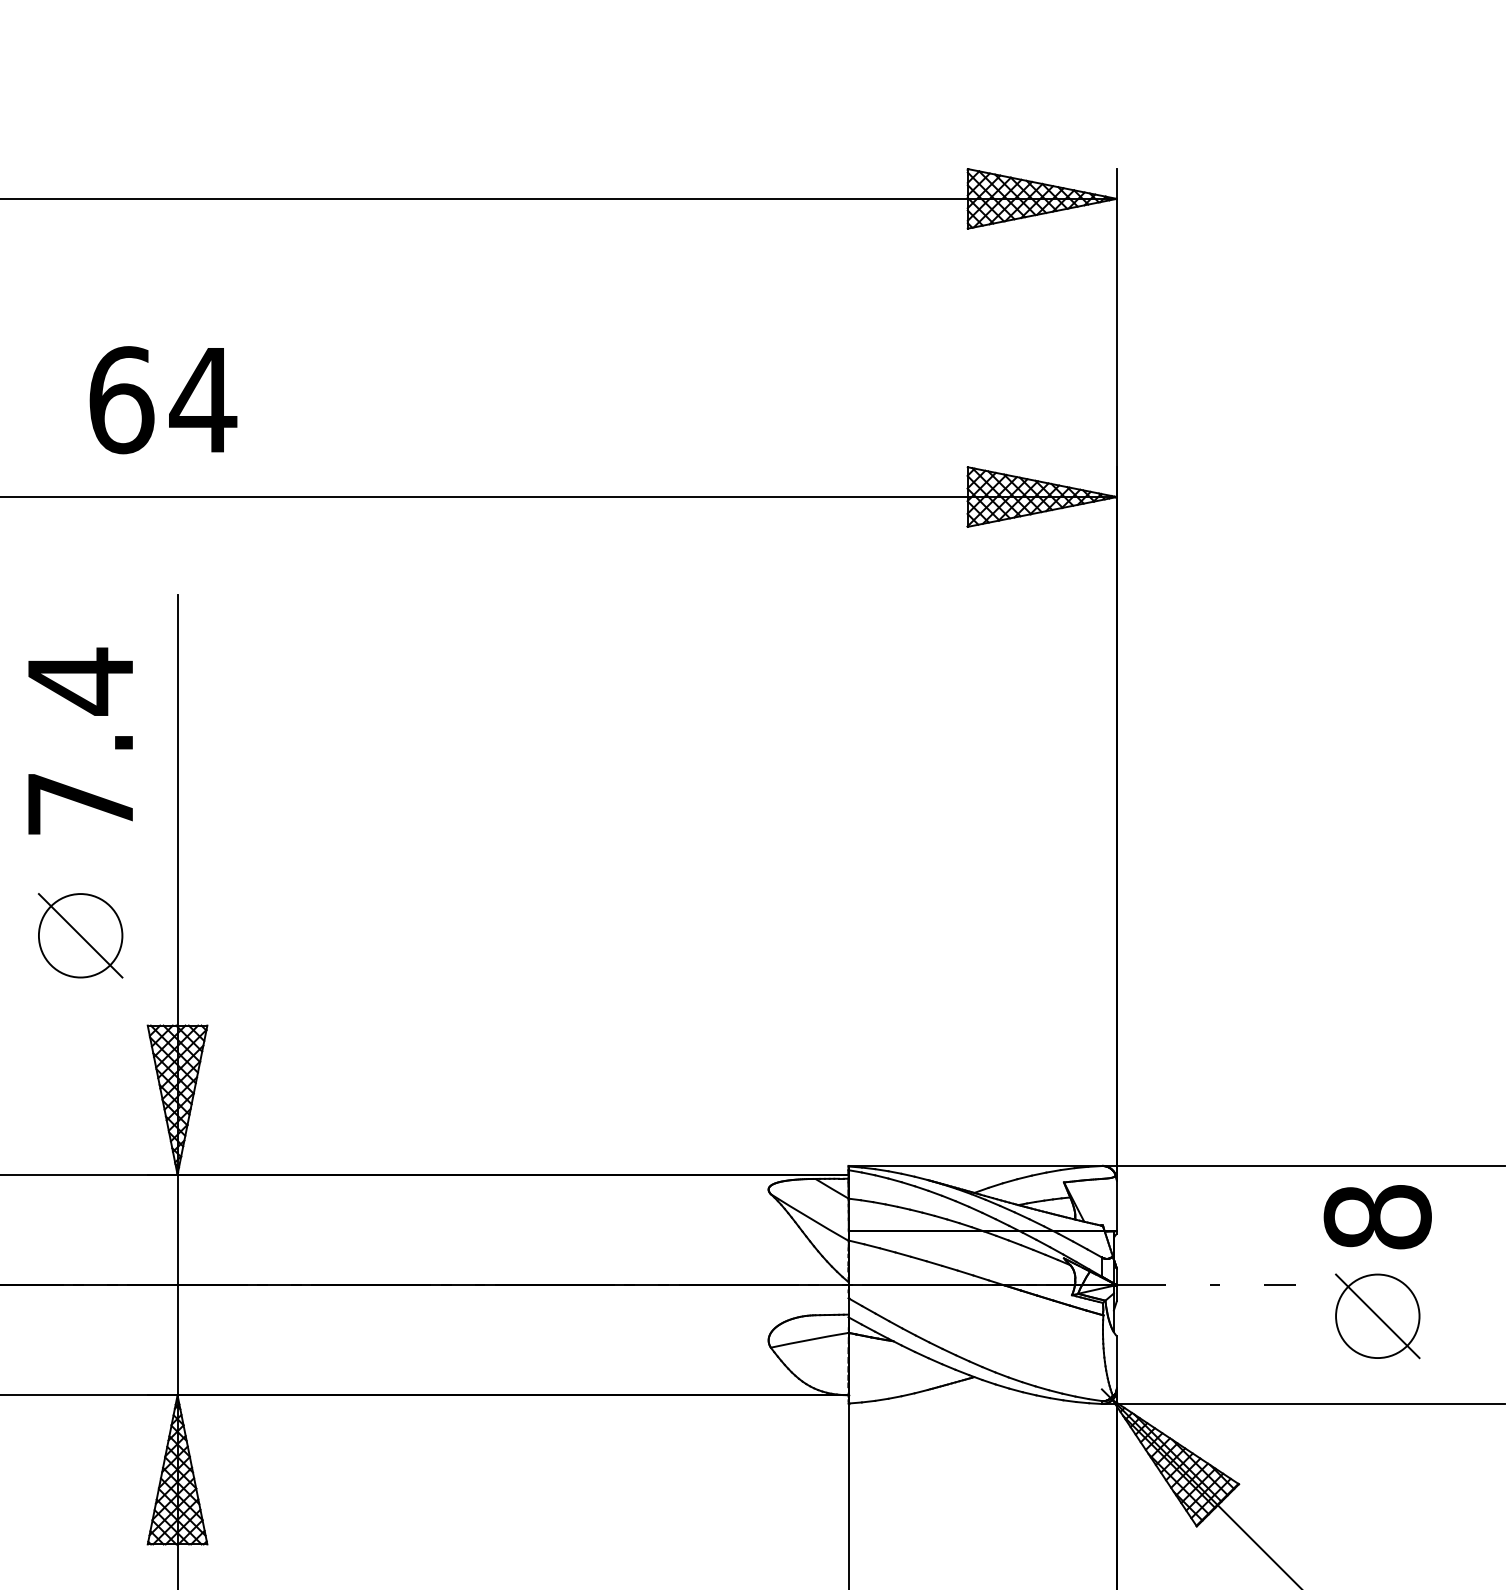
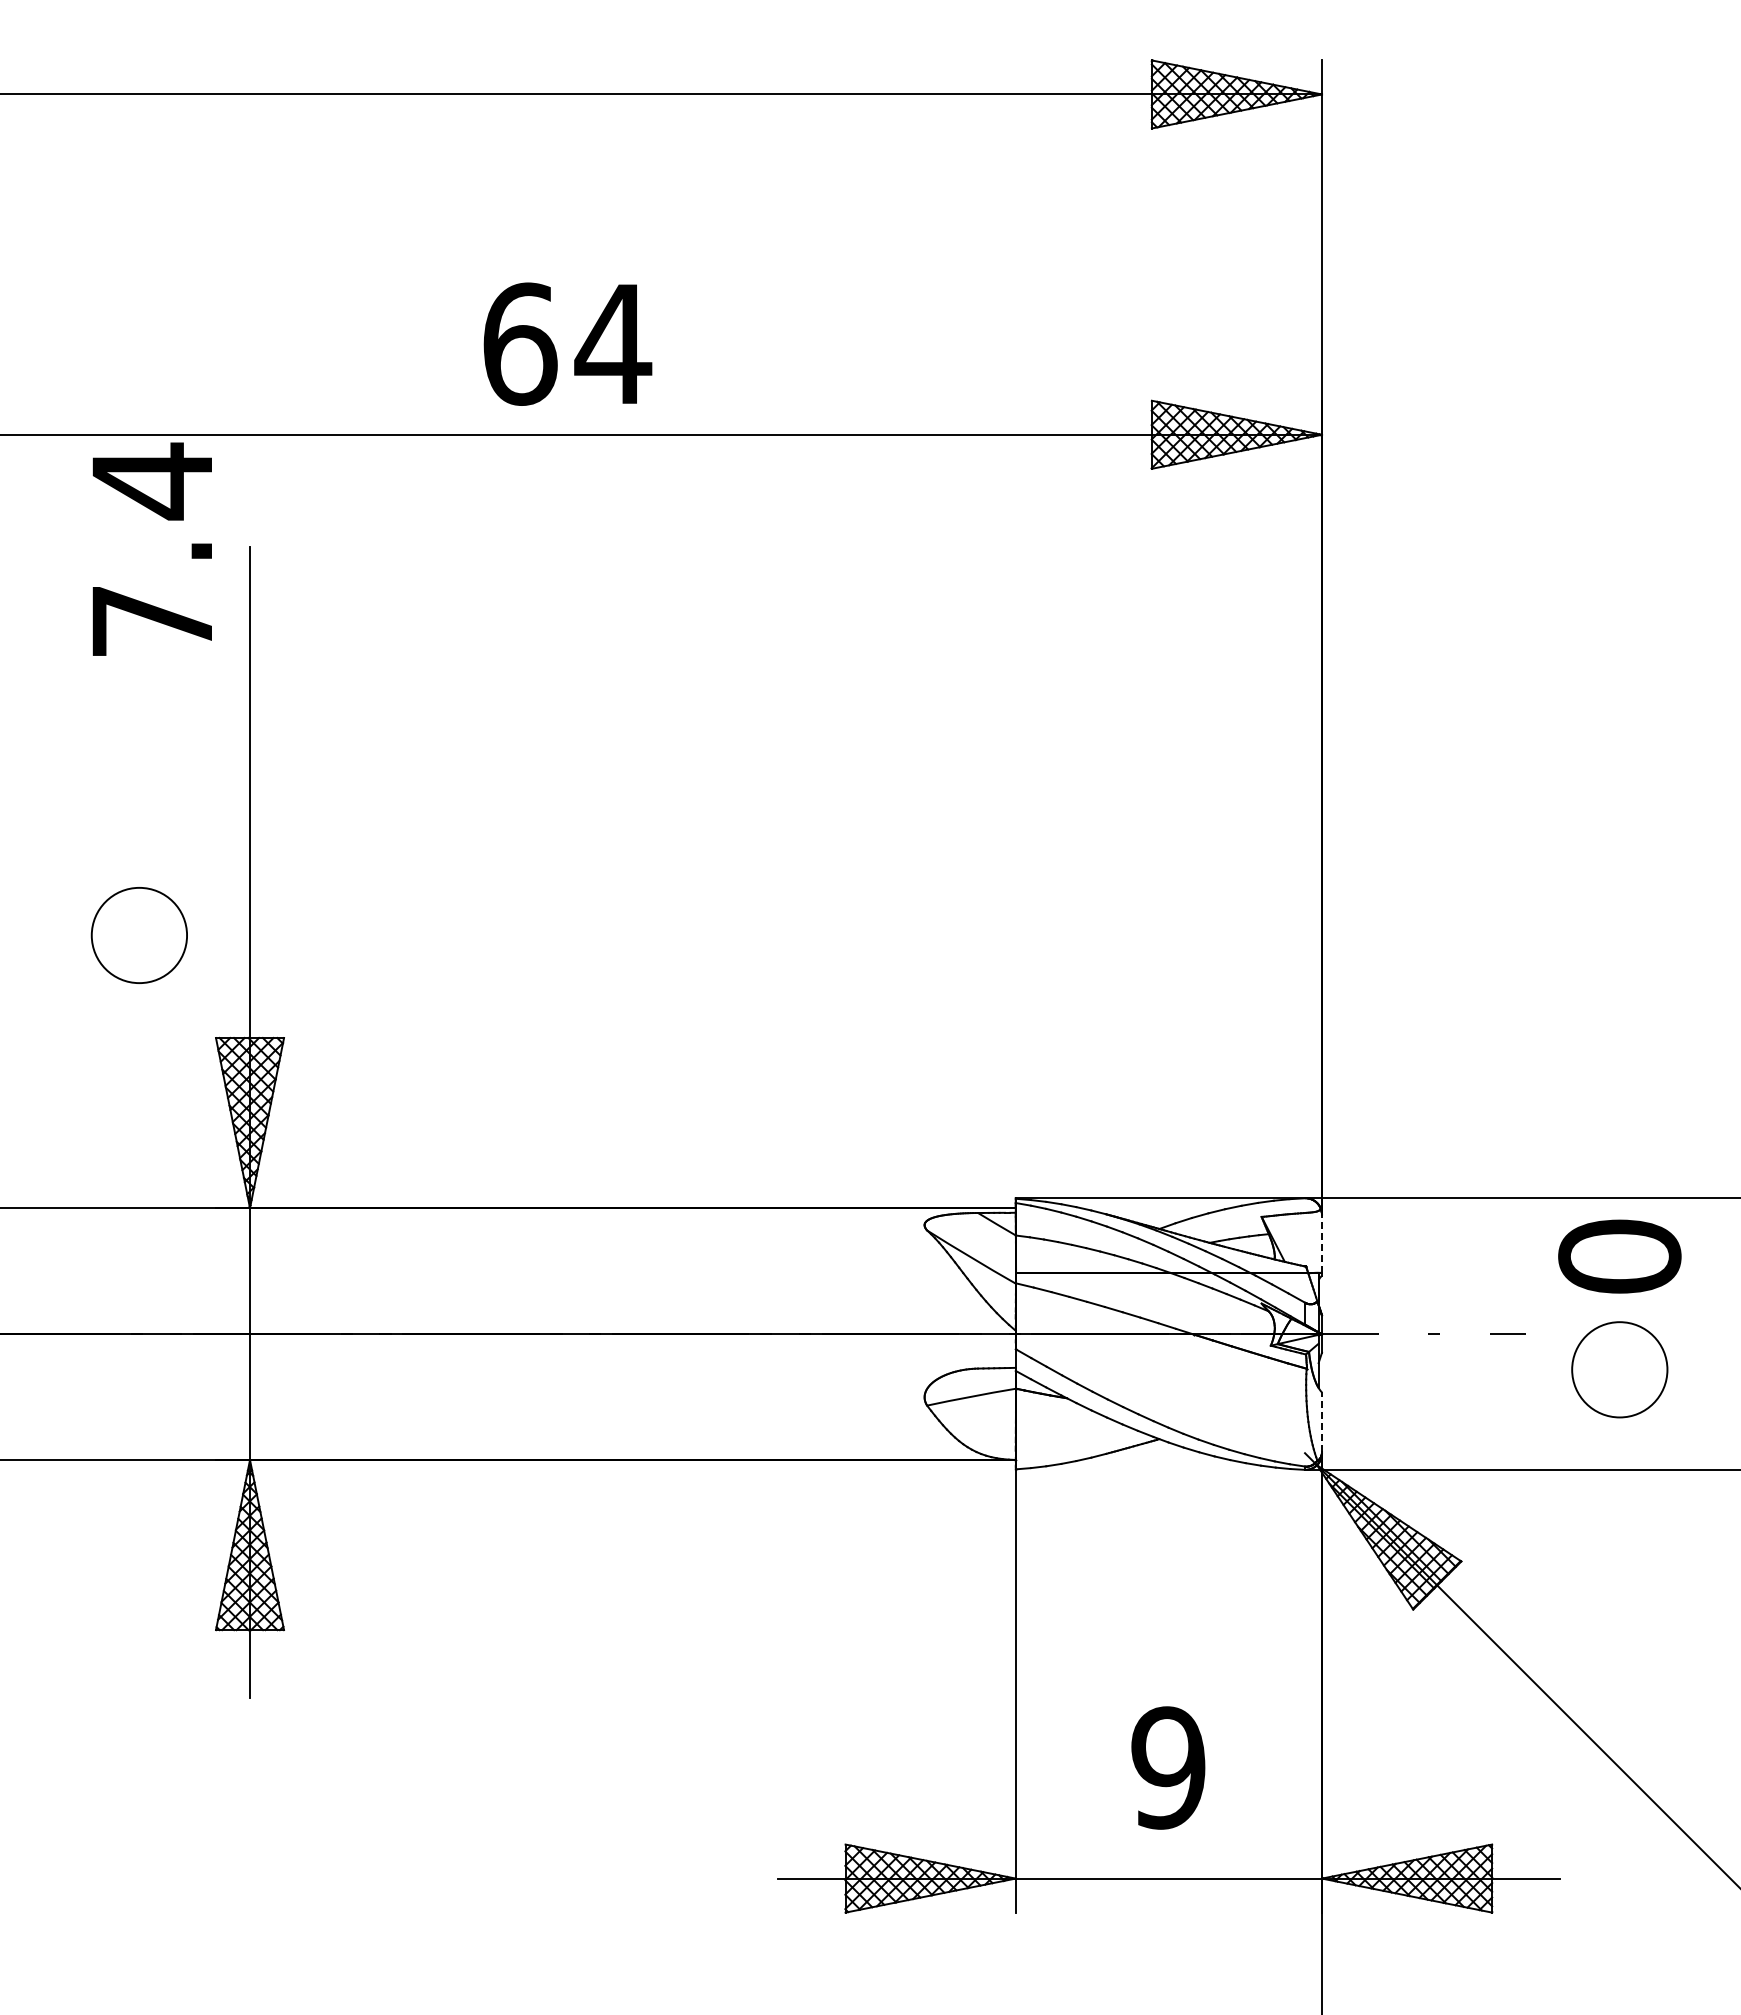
text: (163, 399) -> (567, 343), moved
text: (79, 740) -> (151, 548), moved
line: (80, 935) -> (139, 935), removed
line: (1117, 1205) -> (1322, 1243), solid -> dashed
text: (1377, 1217) -> (1619, 1256), 8 -> 0
line: (1377, 1316) -> (1619, 1369), removed
line: (1117, 1362) -> (1322, 1422), solid -> dashed

